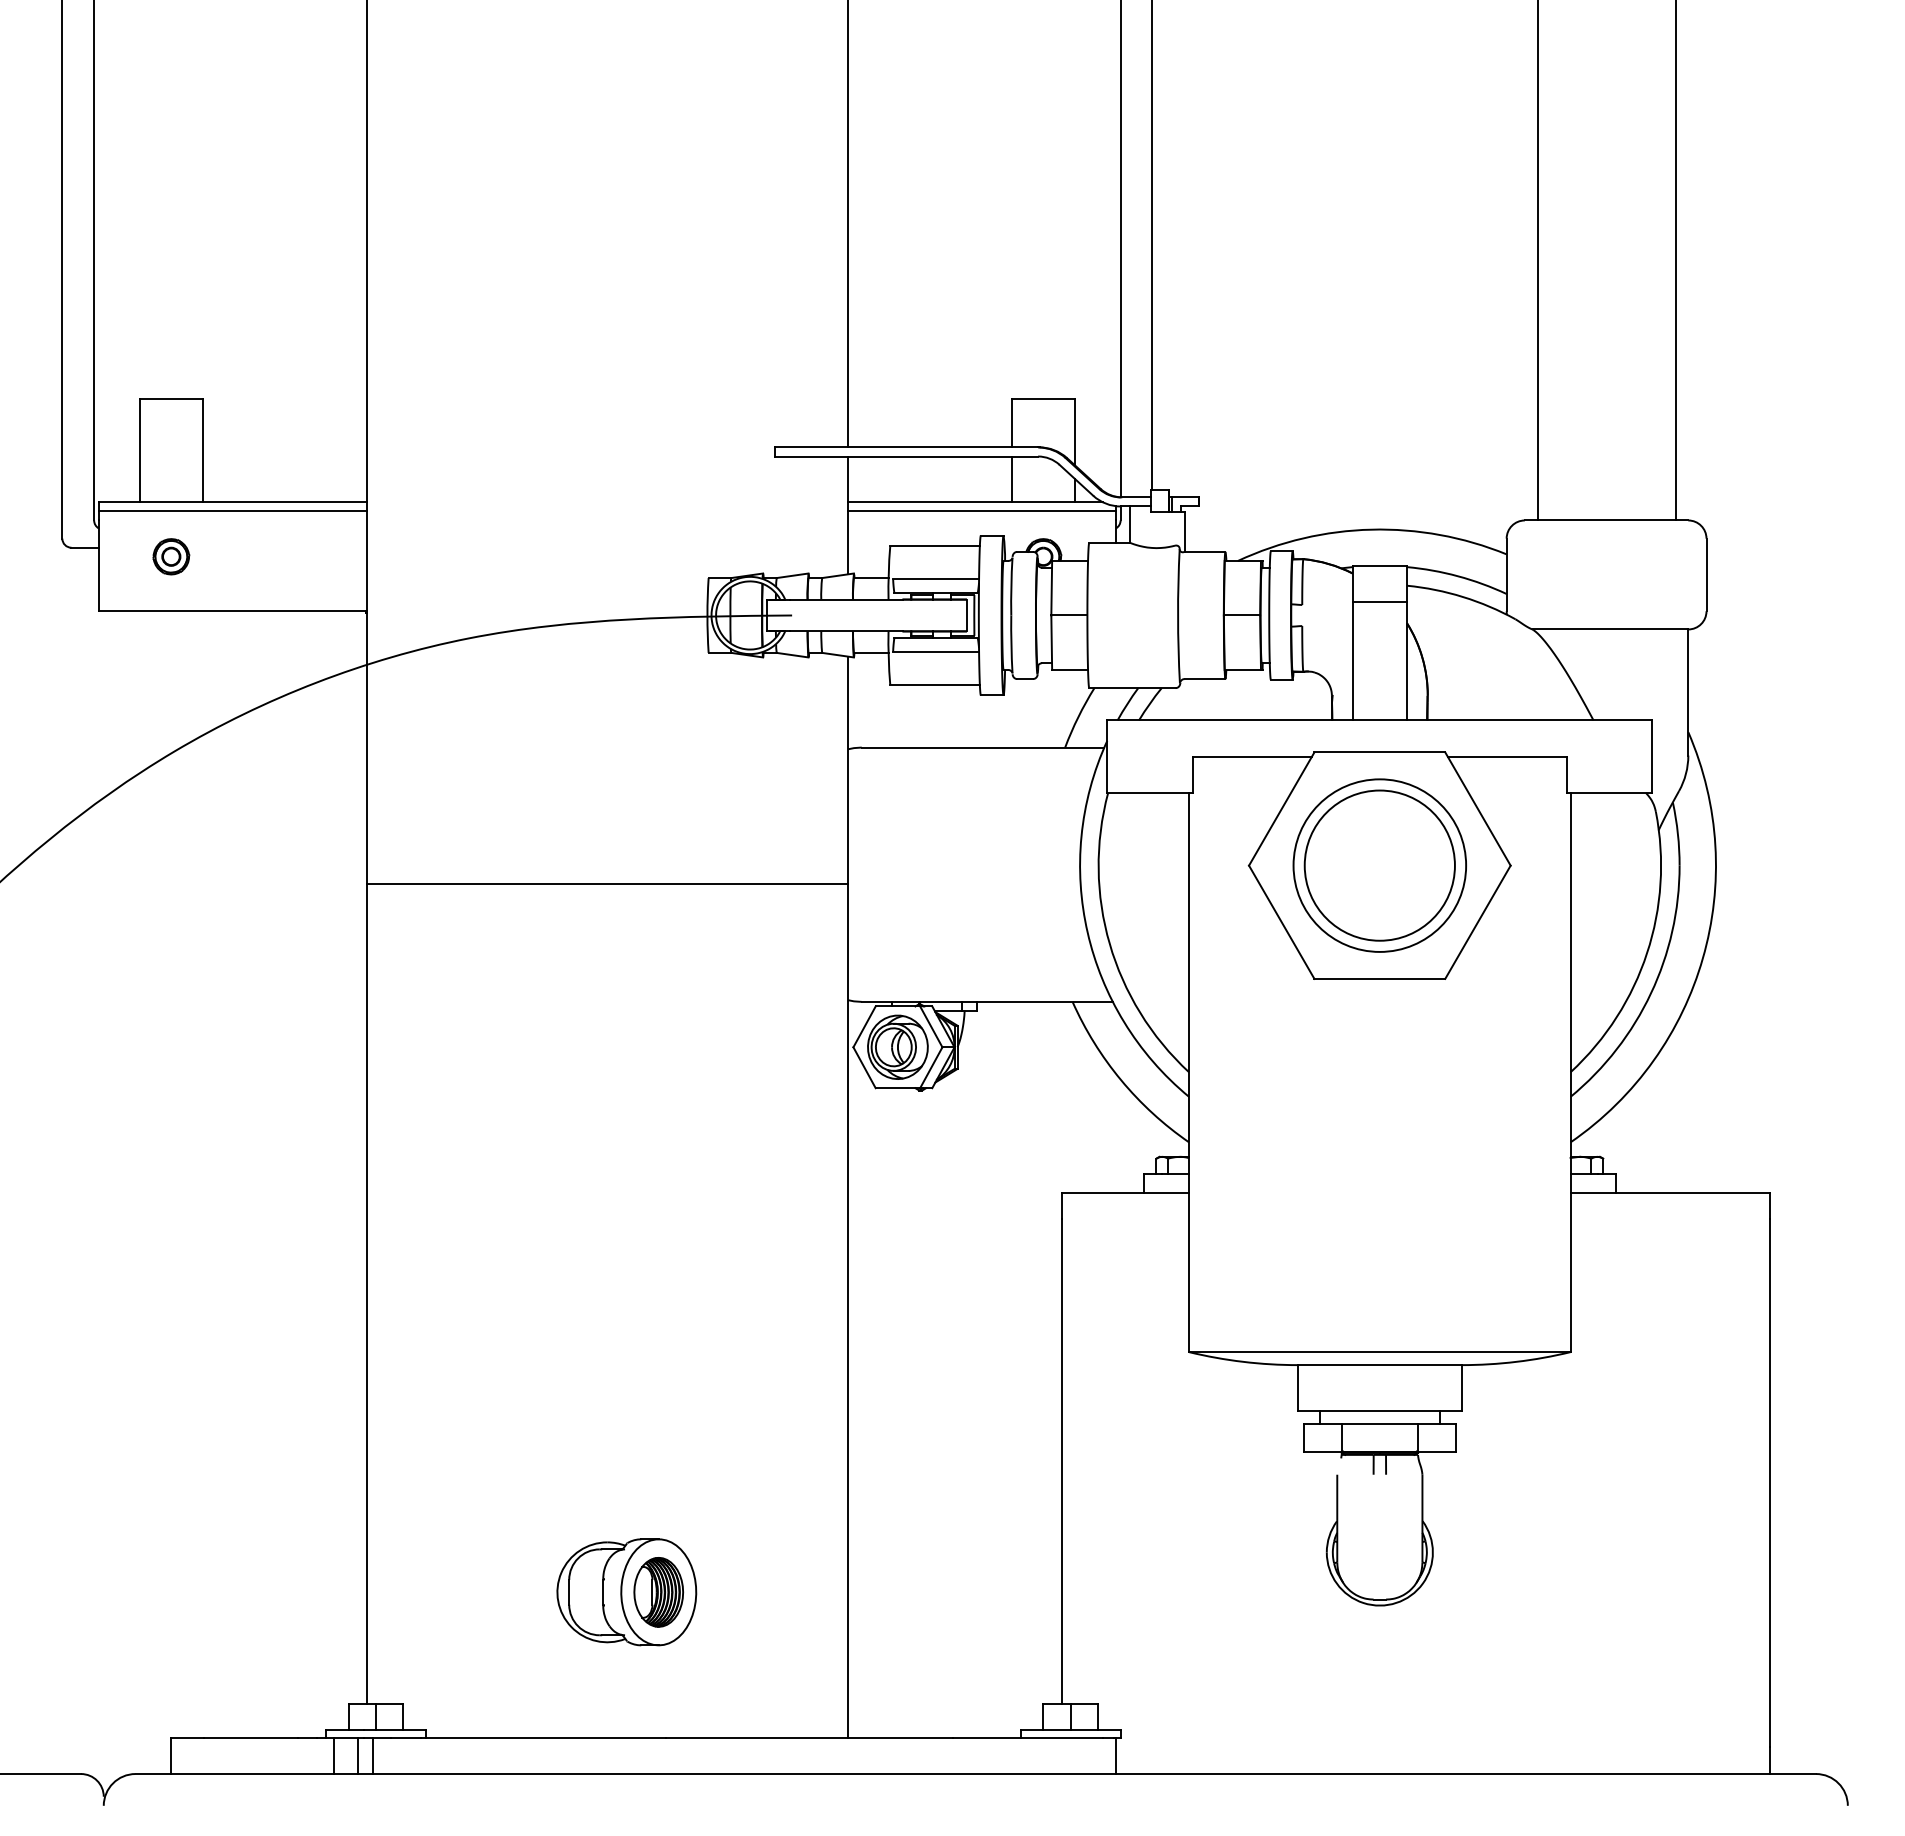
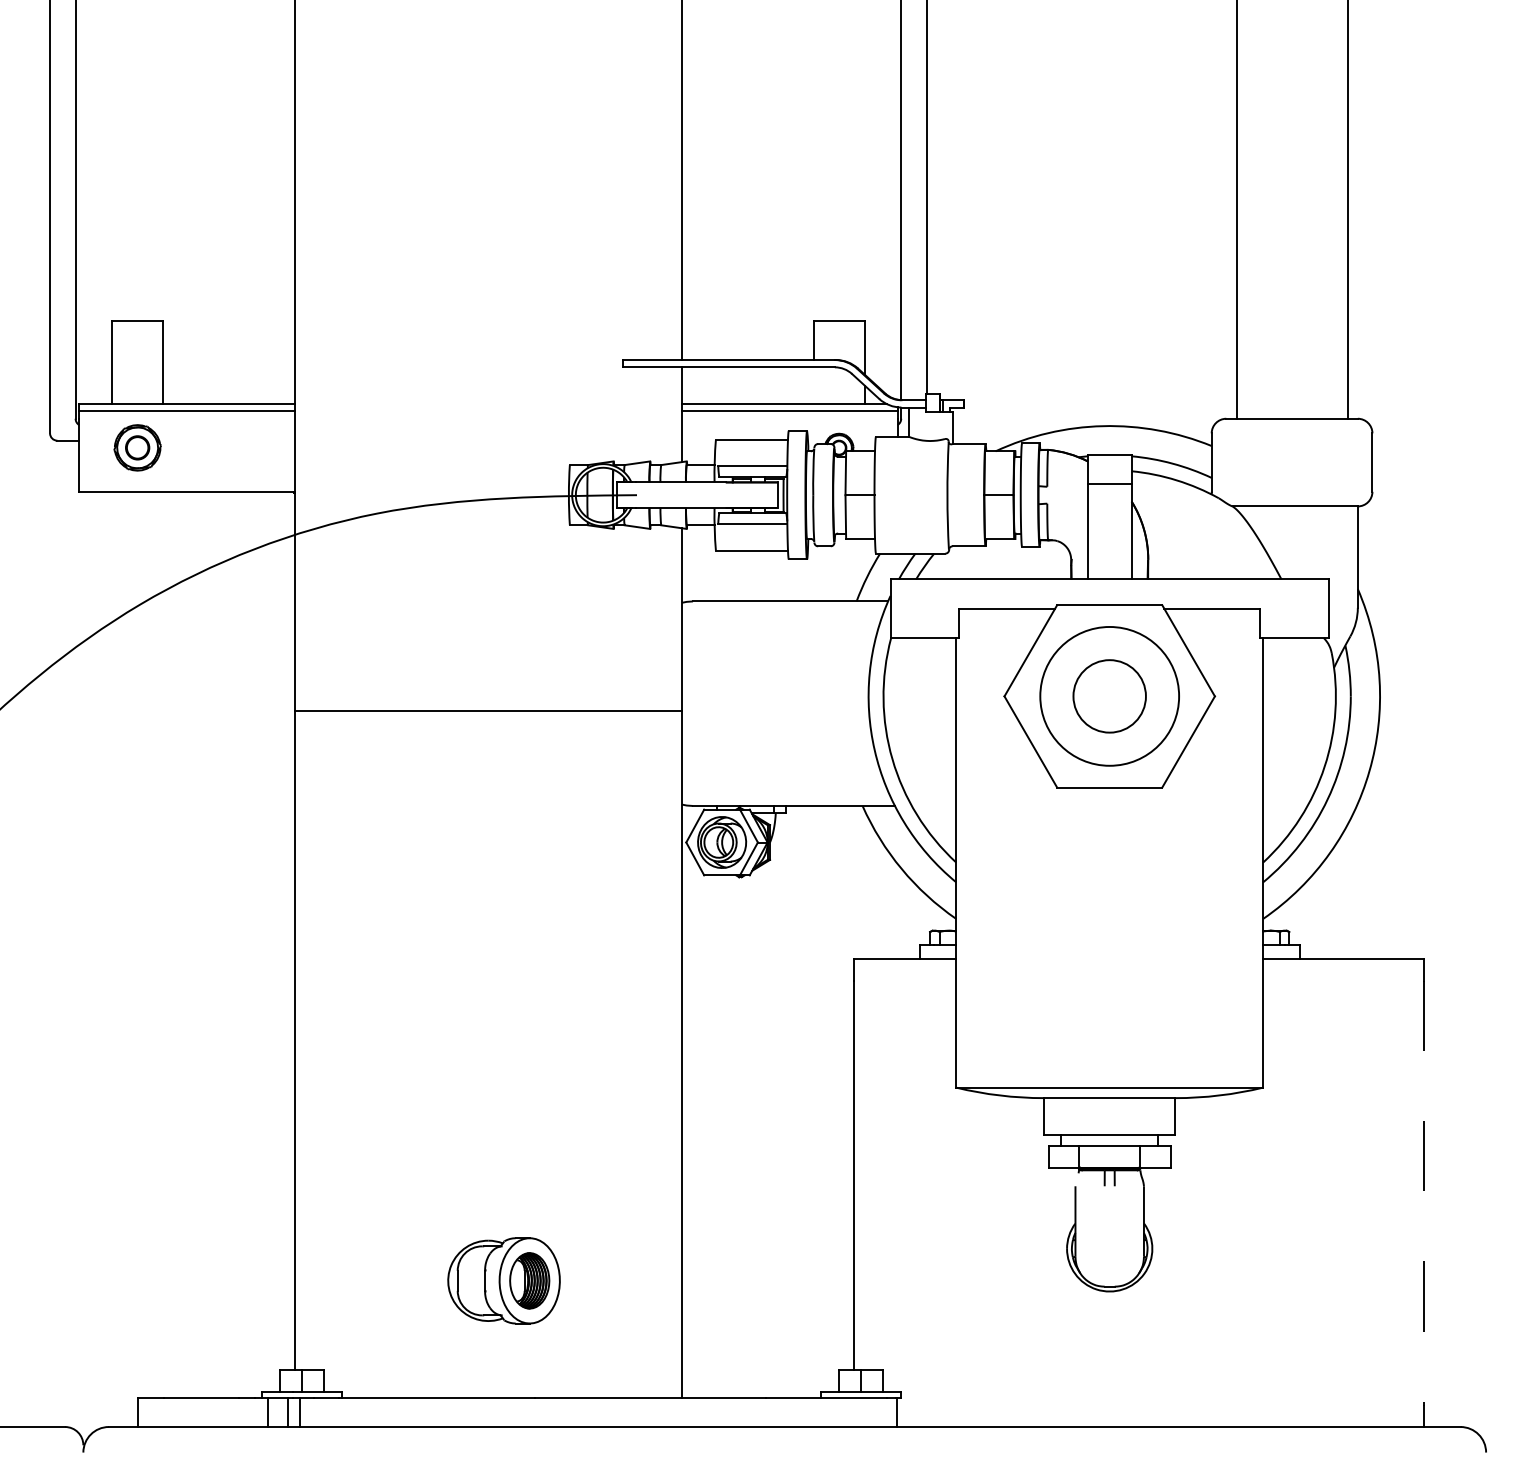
line: (1011, 479) -> (813, 385), removed
part: (171, 556) -> (137, 447), size x1.6
circle: (1379, 865) -> (1109, 696), size x0.6
line: (1770, 1483) -> (1423, 1193), solid -> dashed

